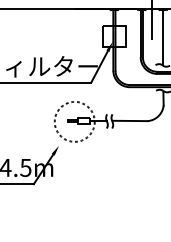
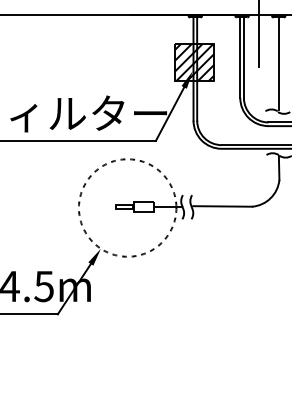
hatch: (113, 36) -> (193, 62), added
circle: (74, 121) -> (127, 207), size x1.43

